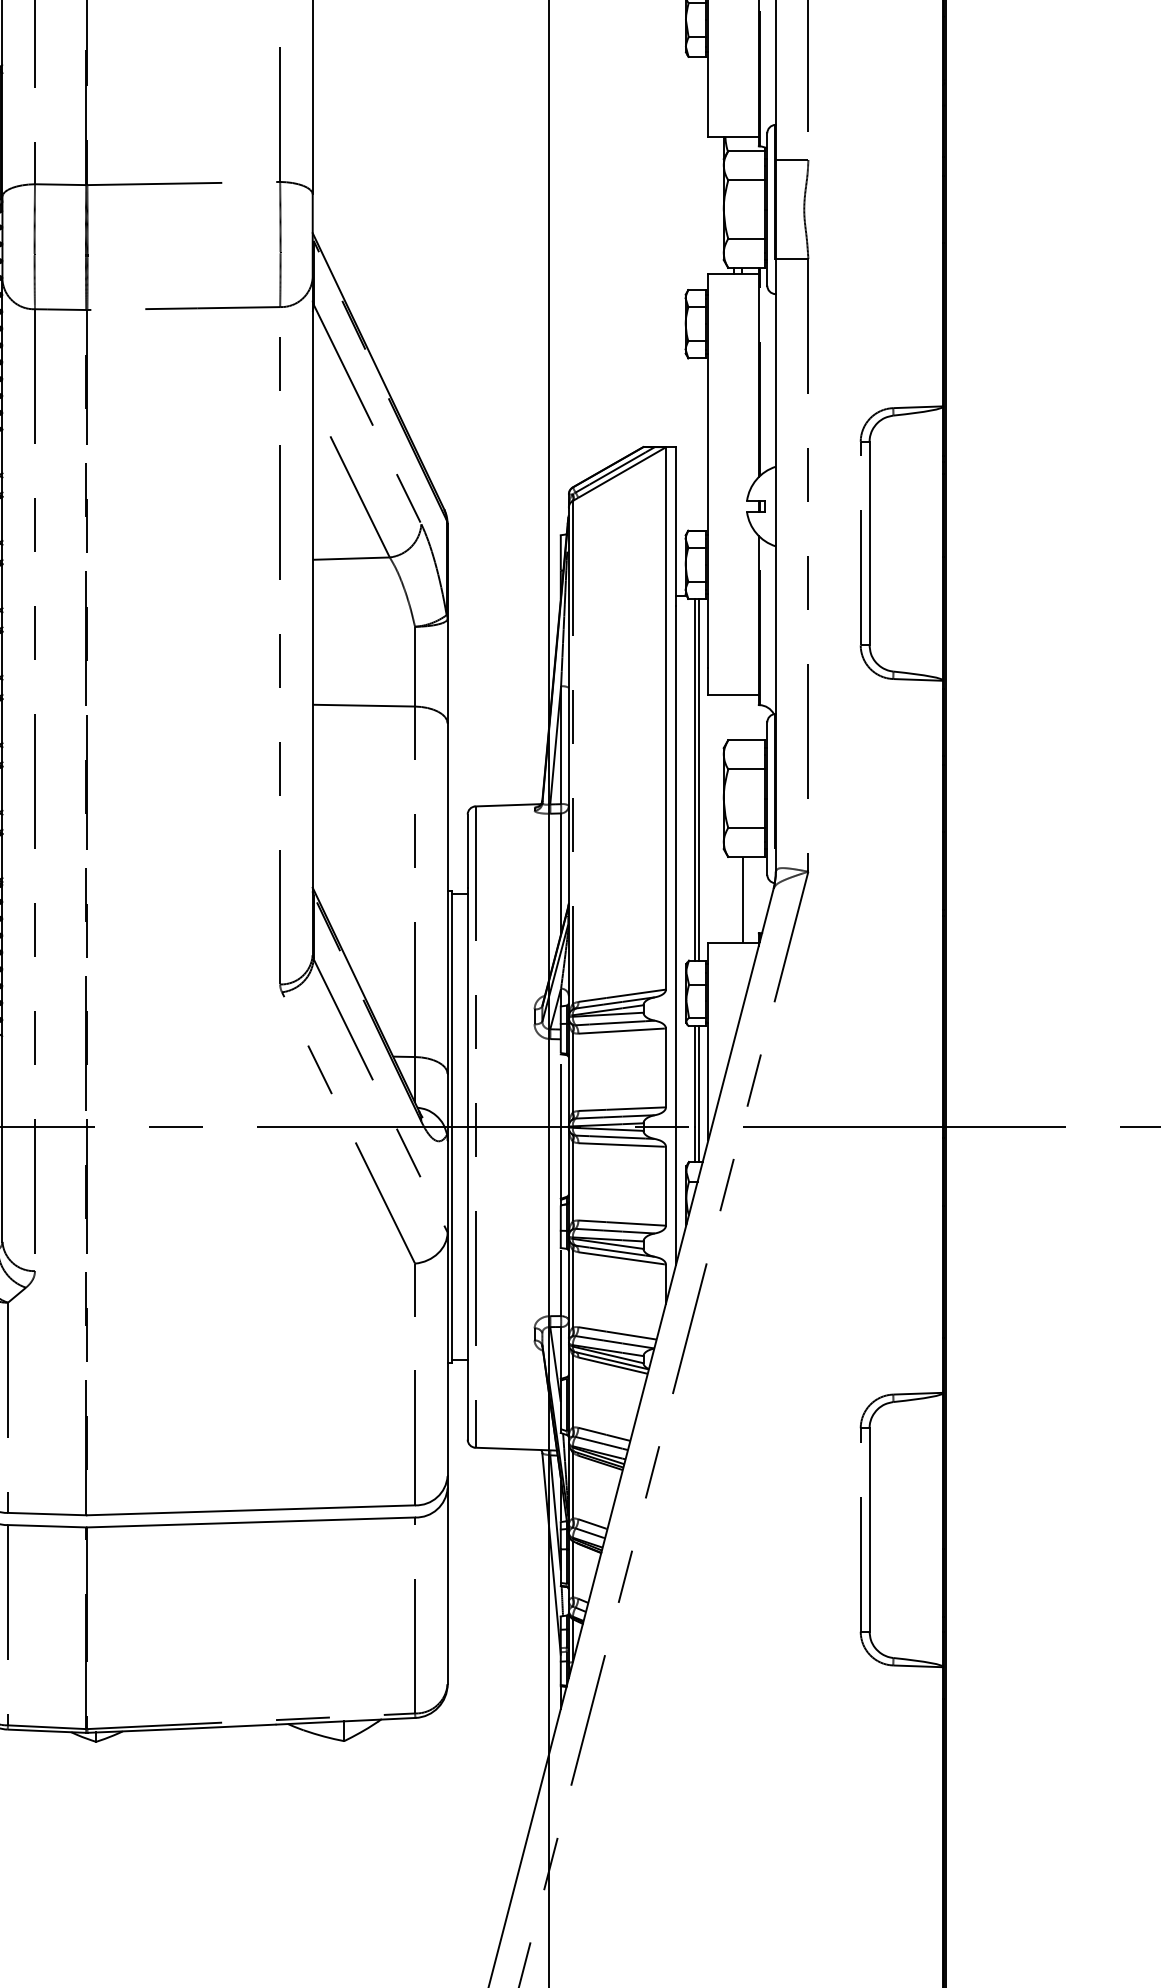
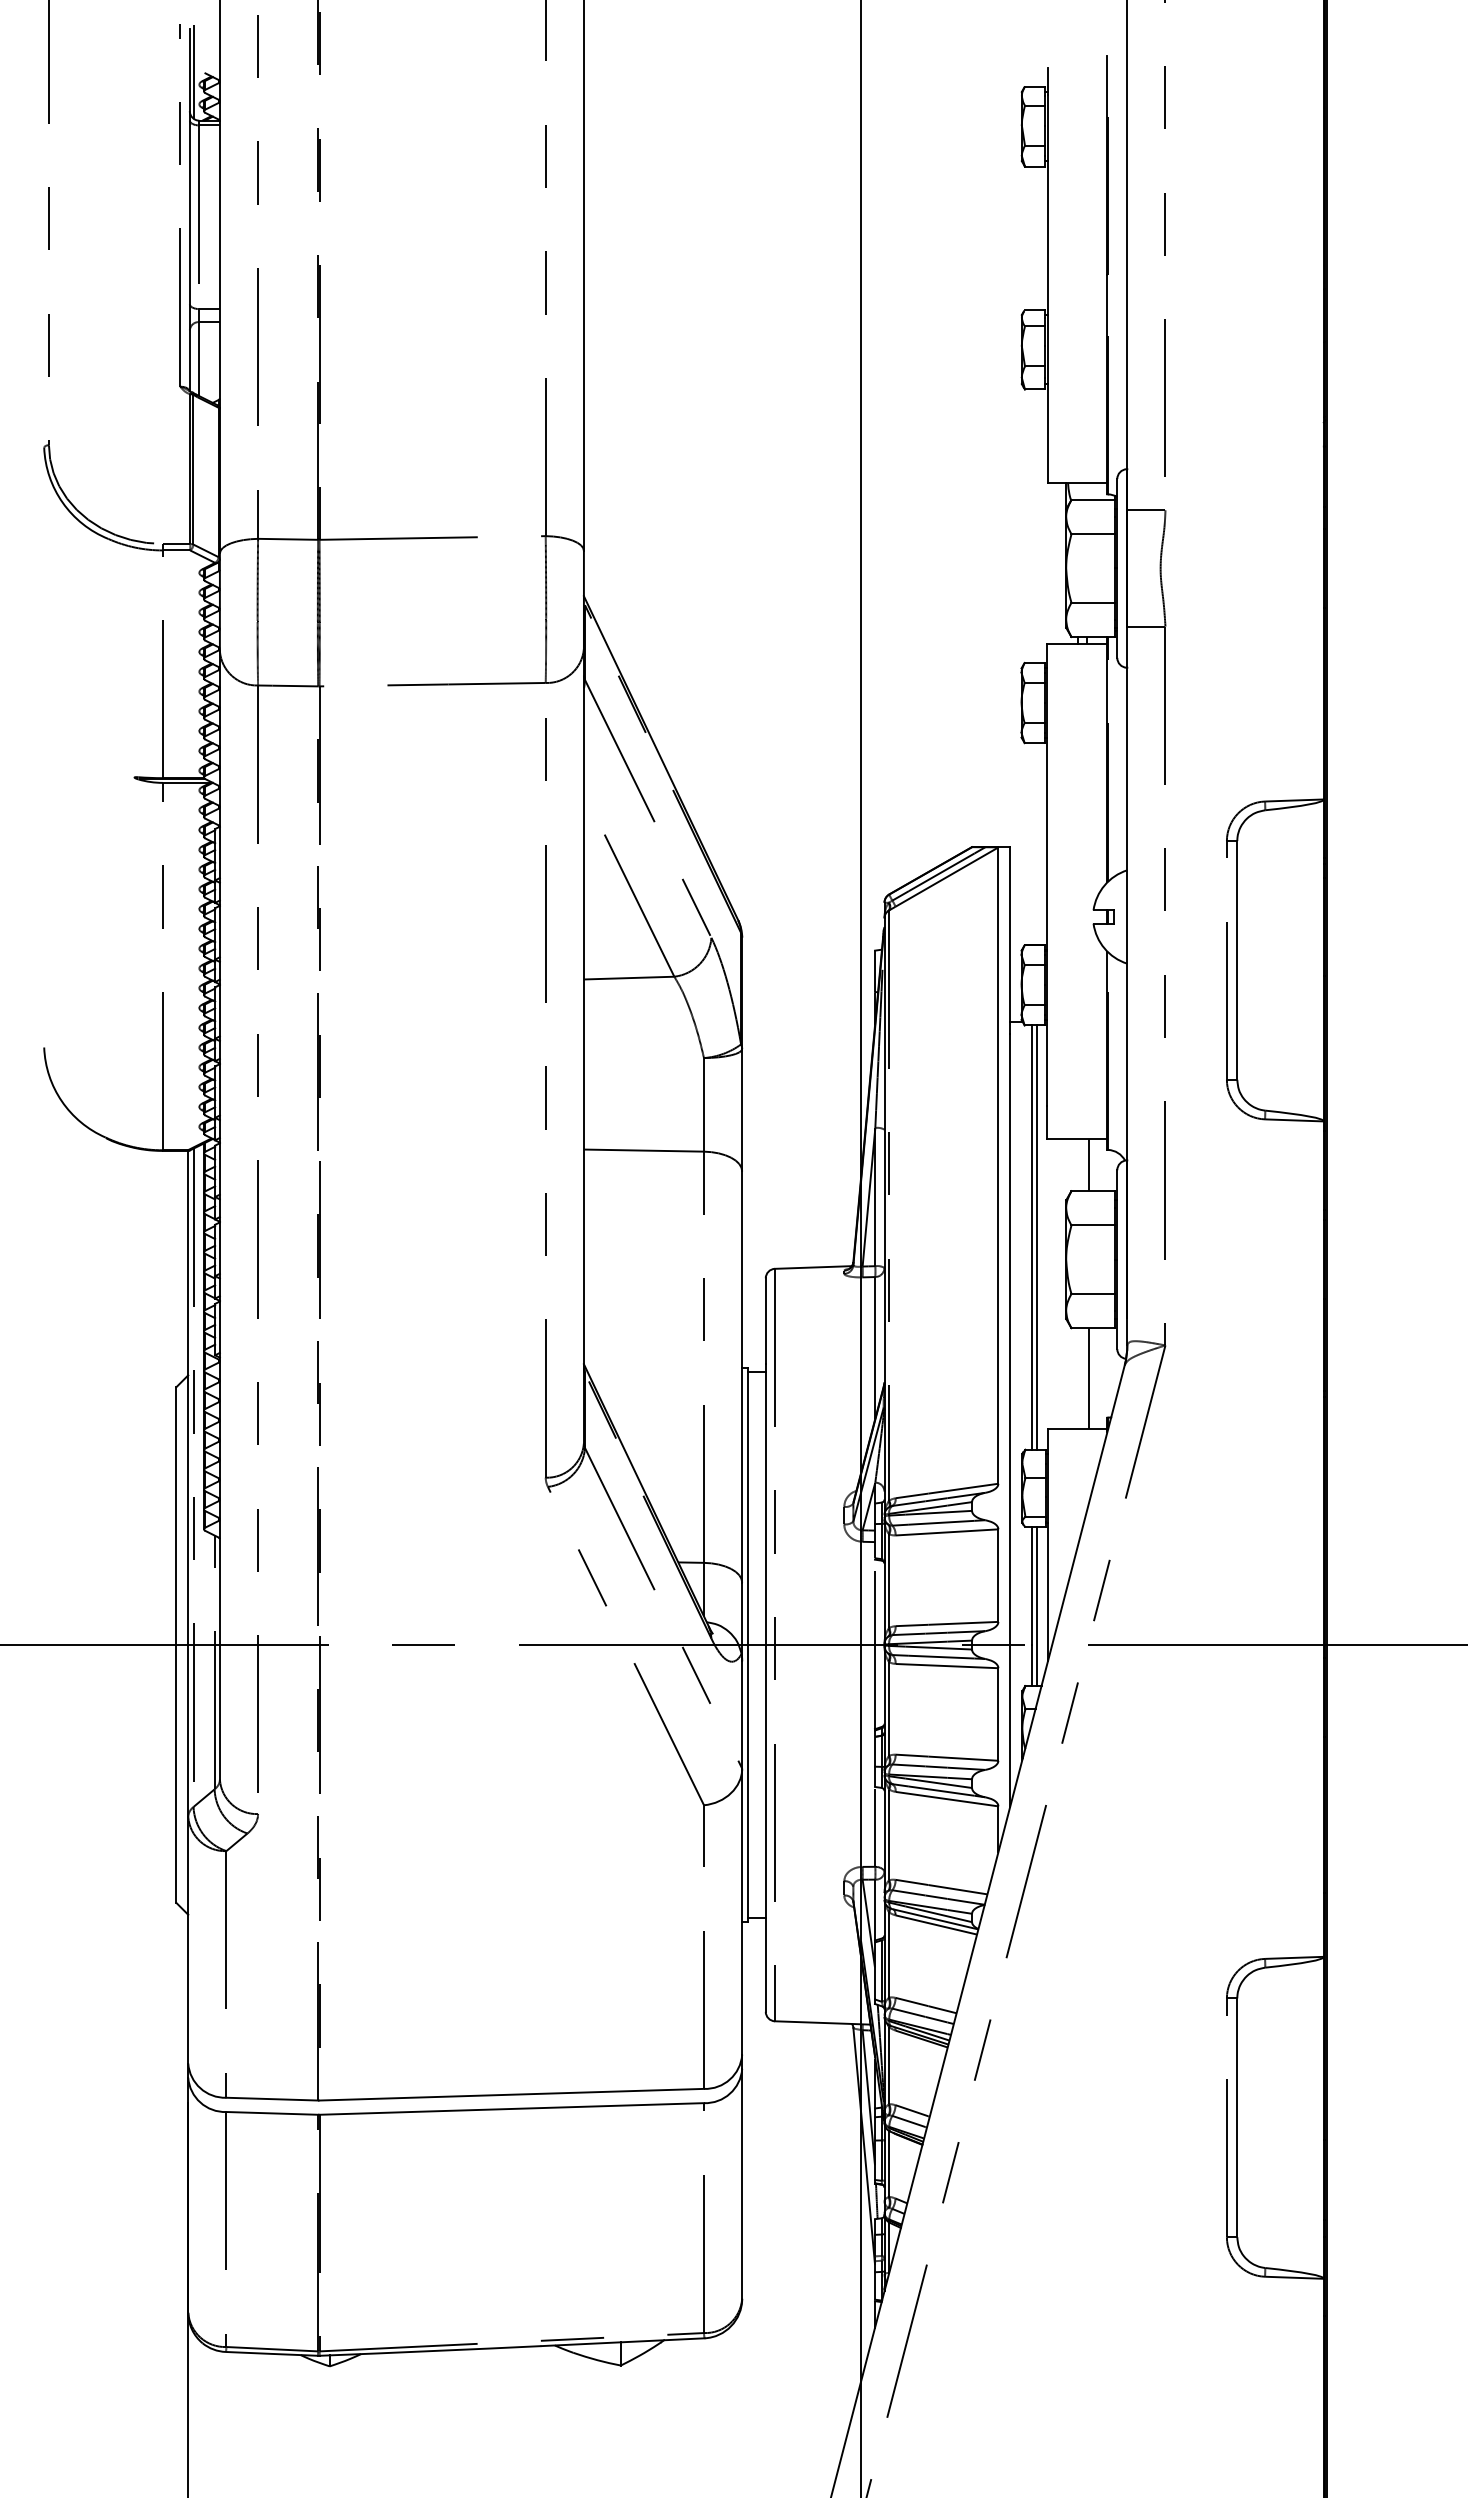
line: (743, 717) -> (1089, 1164), added

